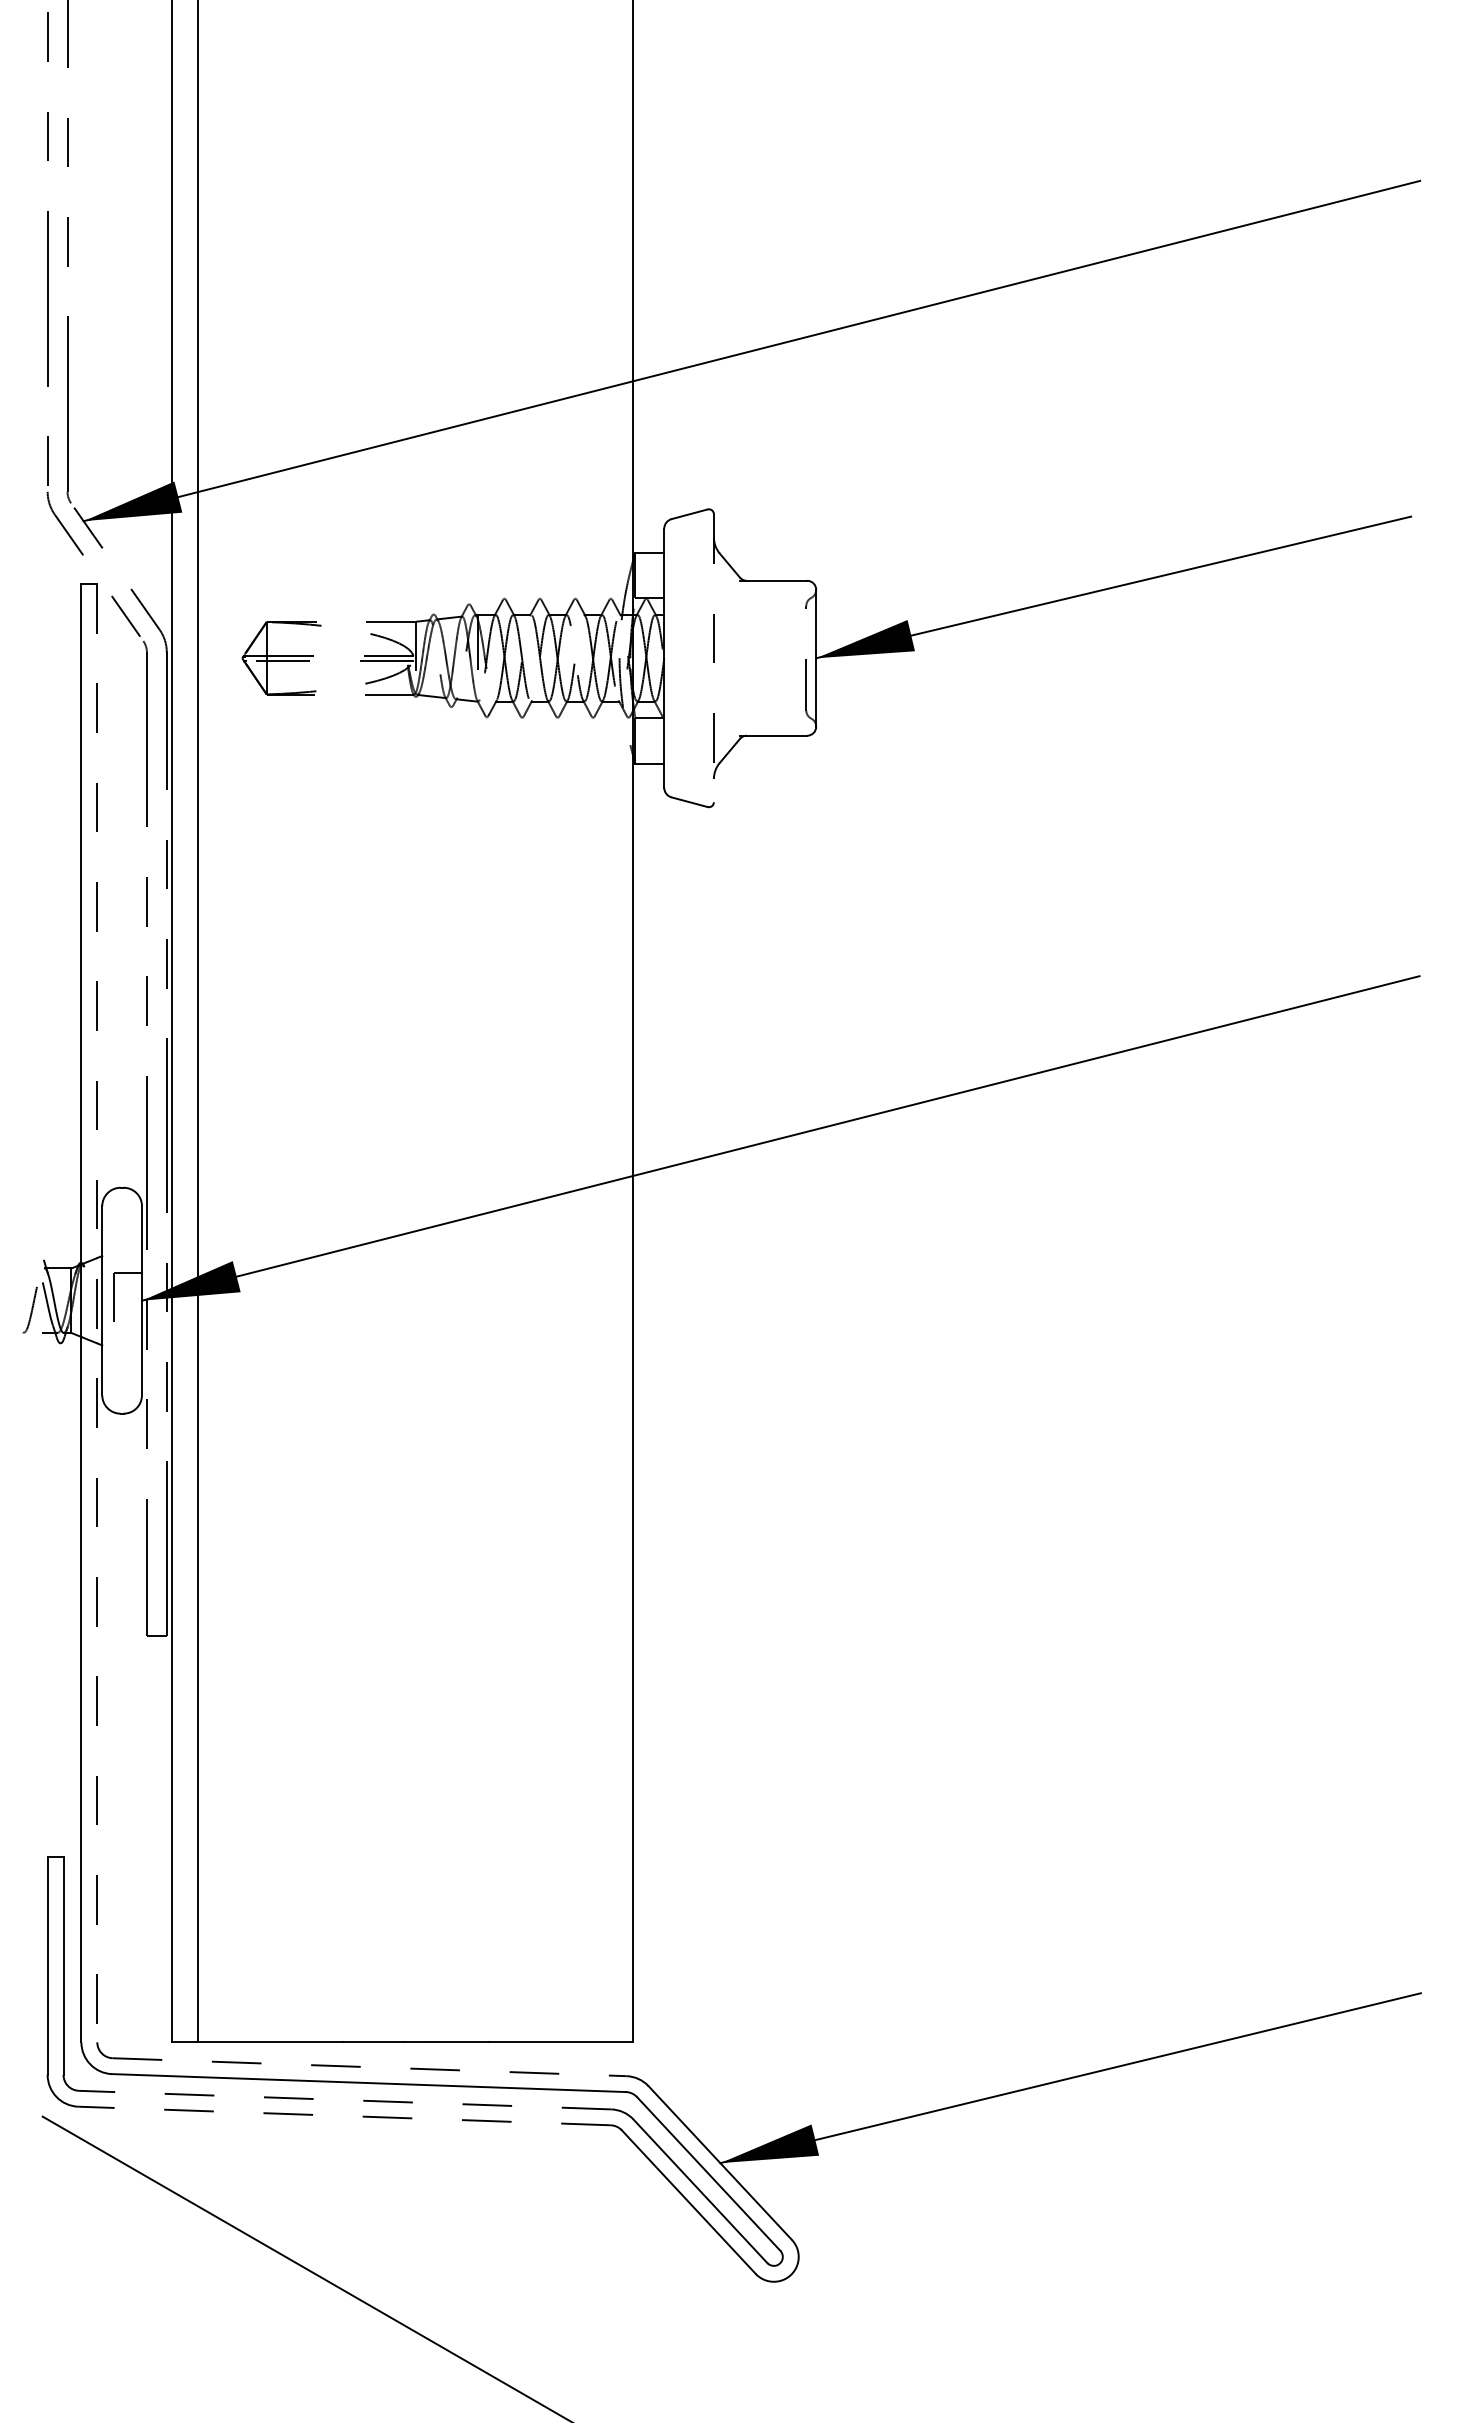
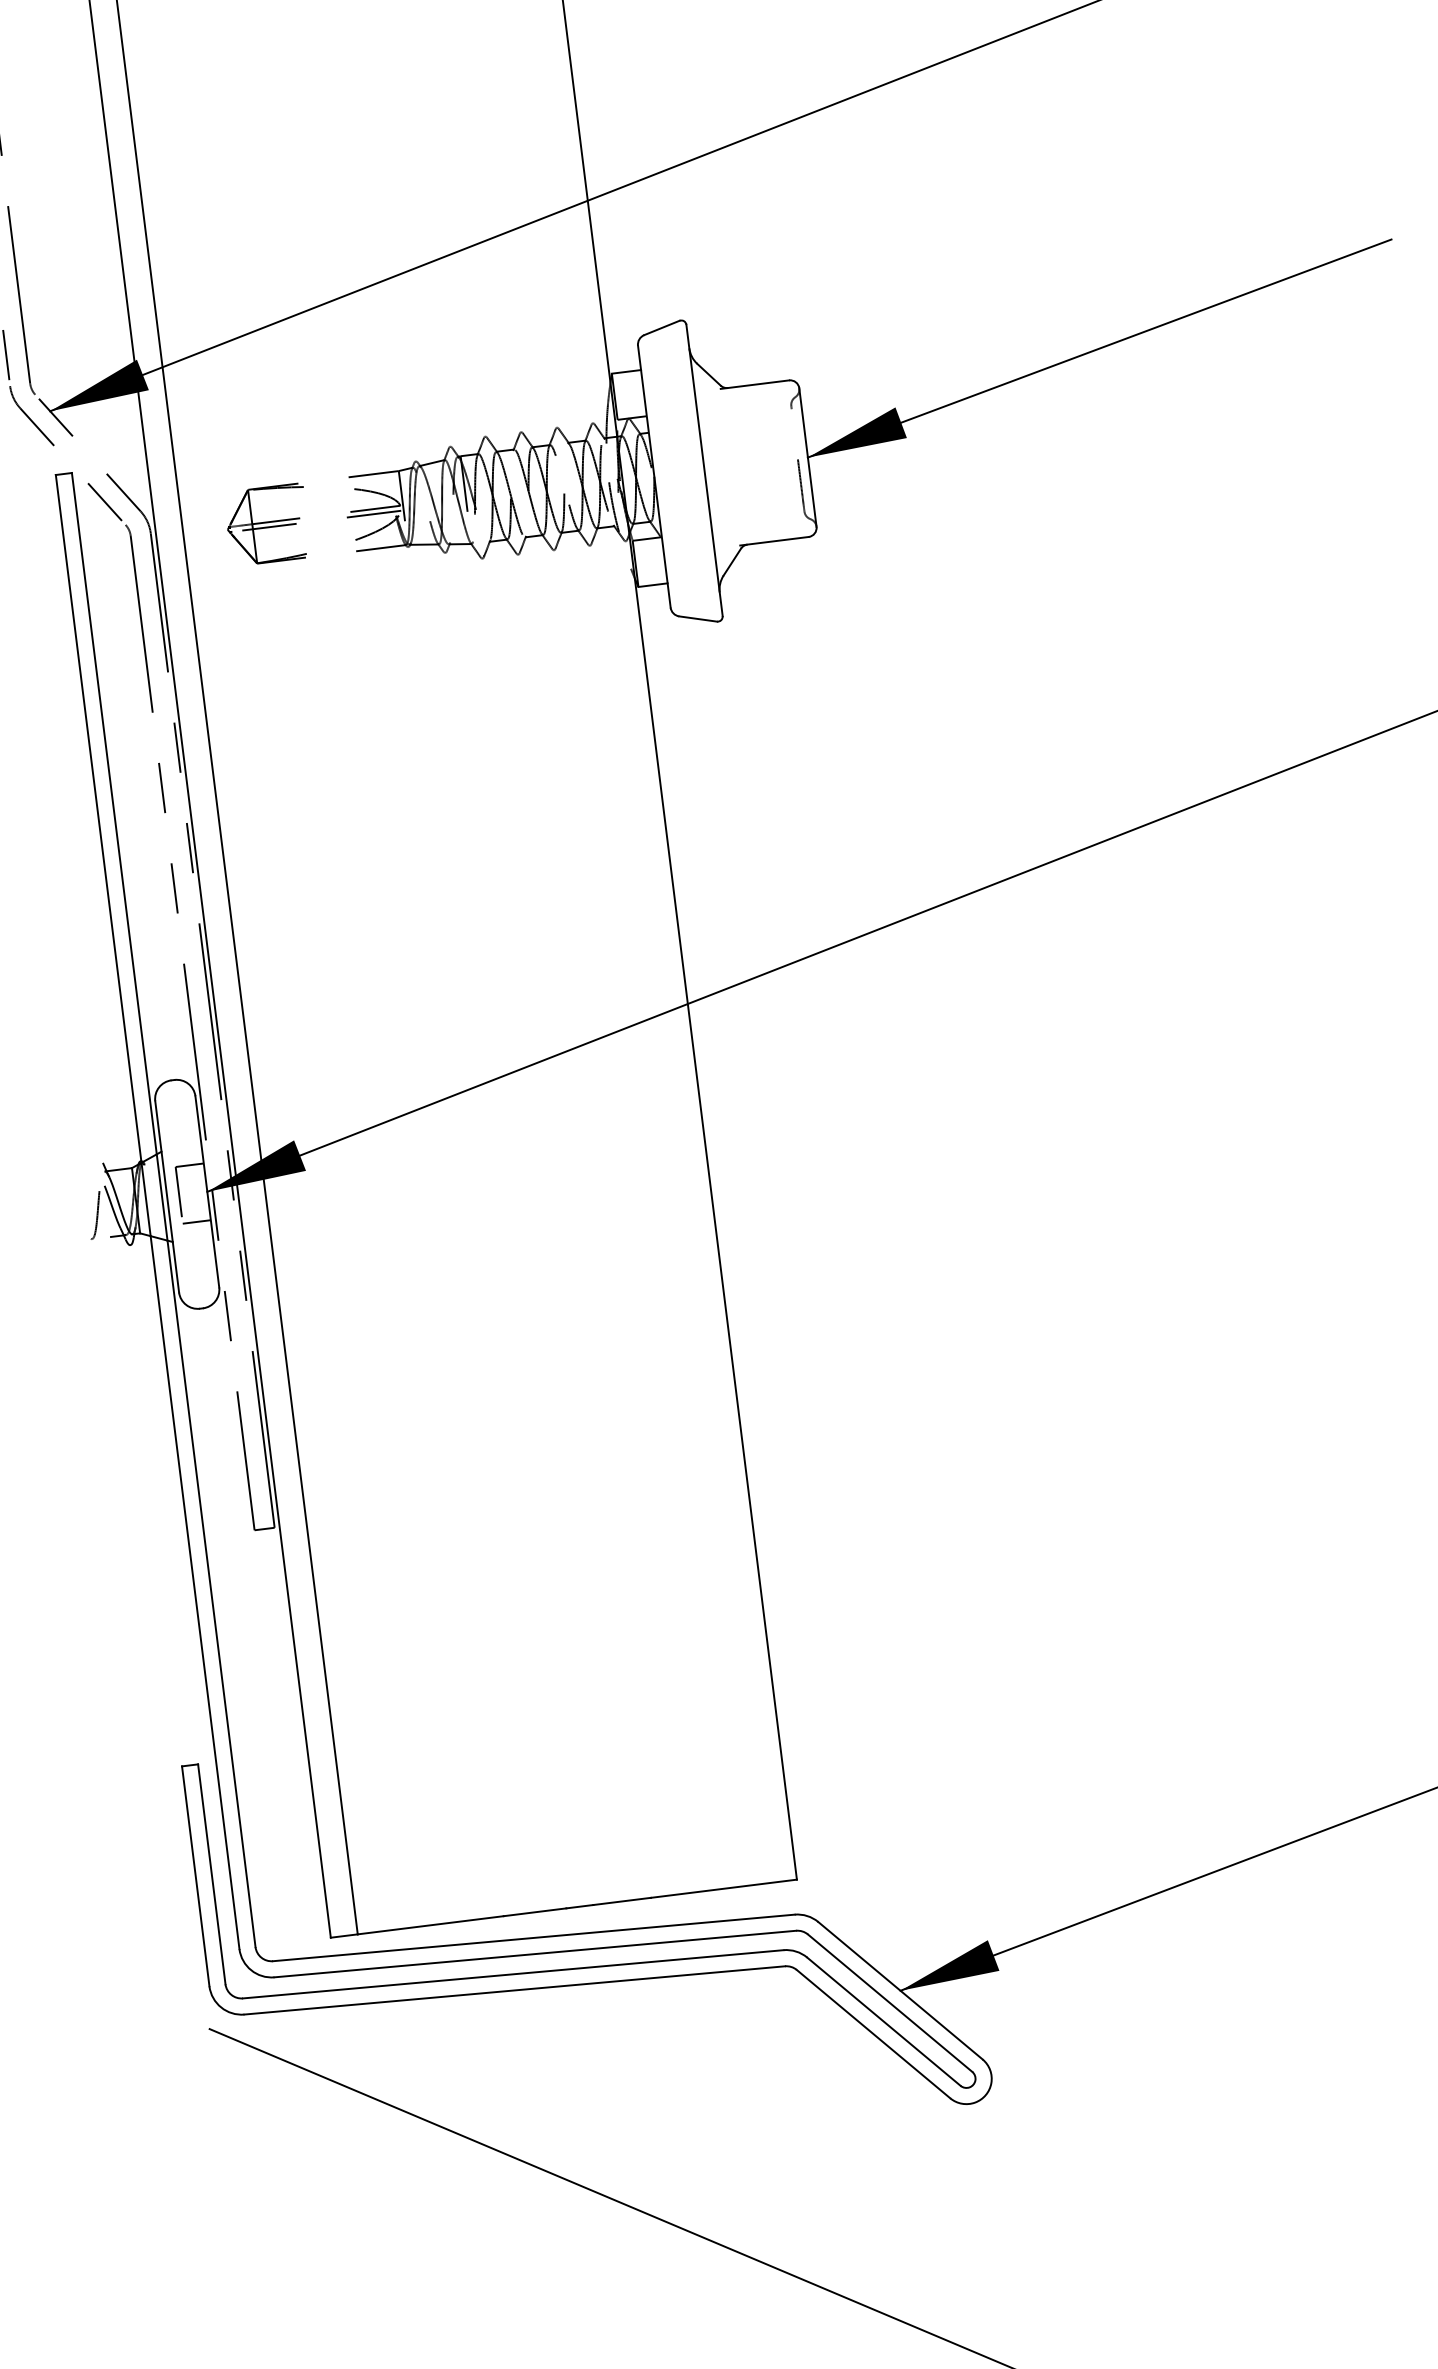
line: (713, 658) -> (704, 470), dashed -> solid
line: (97, 1313) -> (163, 1210), dashed -> solid
line: (127, 1328) -> (196, 1221), added
line: (370, 2067) -> (534, 1938), dashed -> solid
line: (344, 2100) -> (512, 1974), dashed -> solid
line: (344, 2115) -> (514, 1989), dashed -> solid

